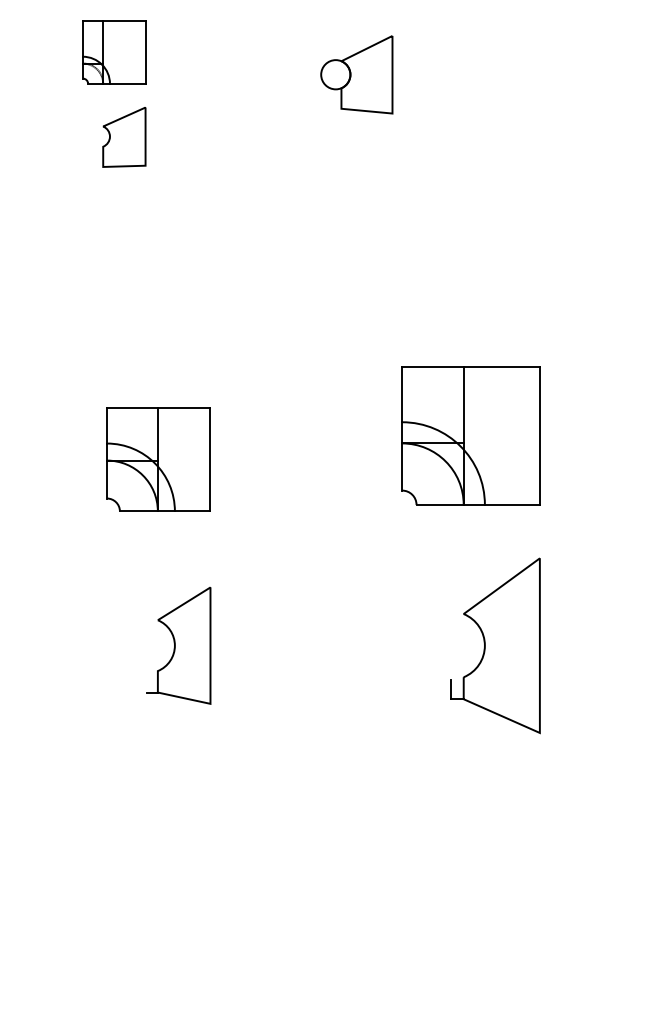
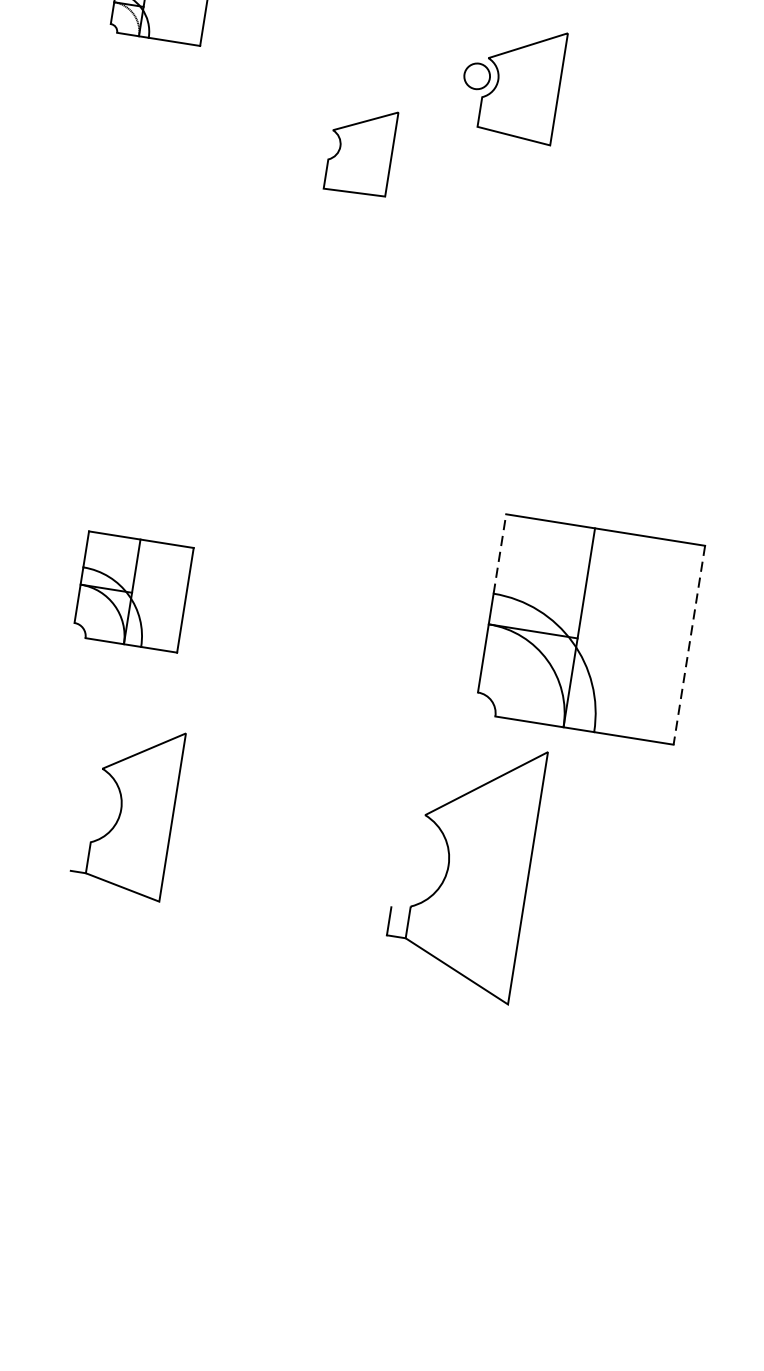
circle: (335, 74) -> (476, 75), size x0.6
part: (124, 137) -> (361, 150), moved
line: (402, 394) -> (500, 553), solid -> dashed
line: (539, 436) -> (688, 645), solid -> dashed
part: (158, 459) -> (132, 591), size x0.7
part: (178, 645) -> (126, 810), moved
part: (495, 645) -> (463, 867), moved

